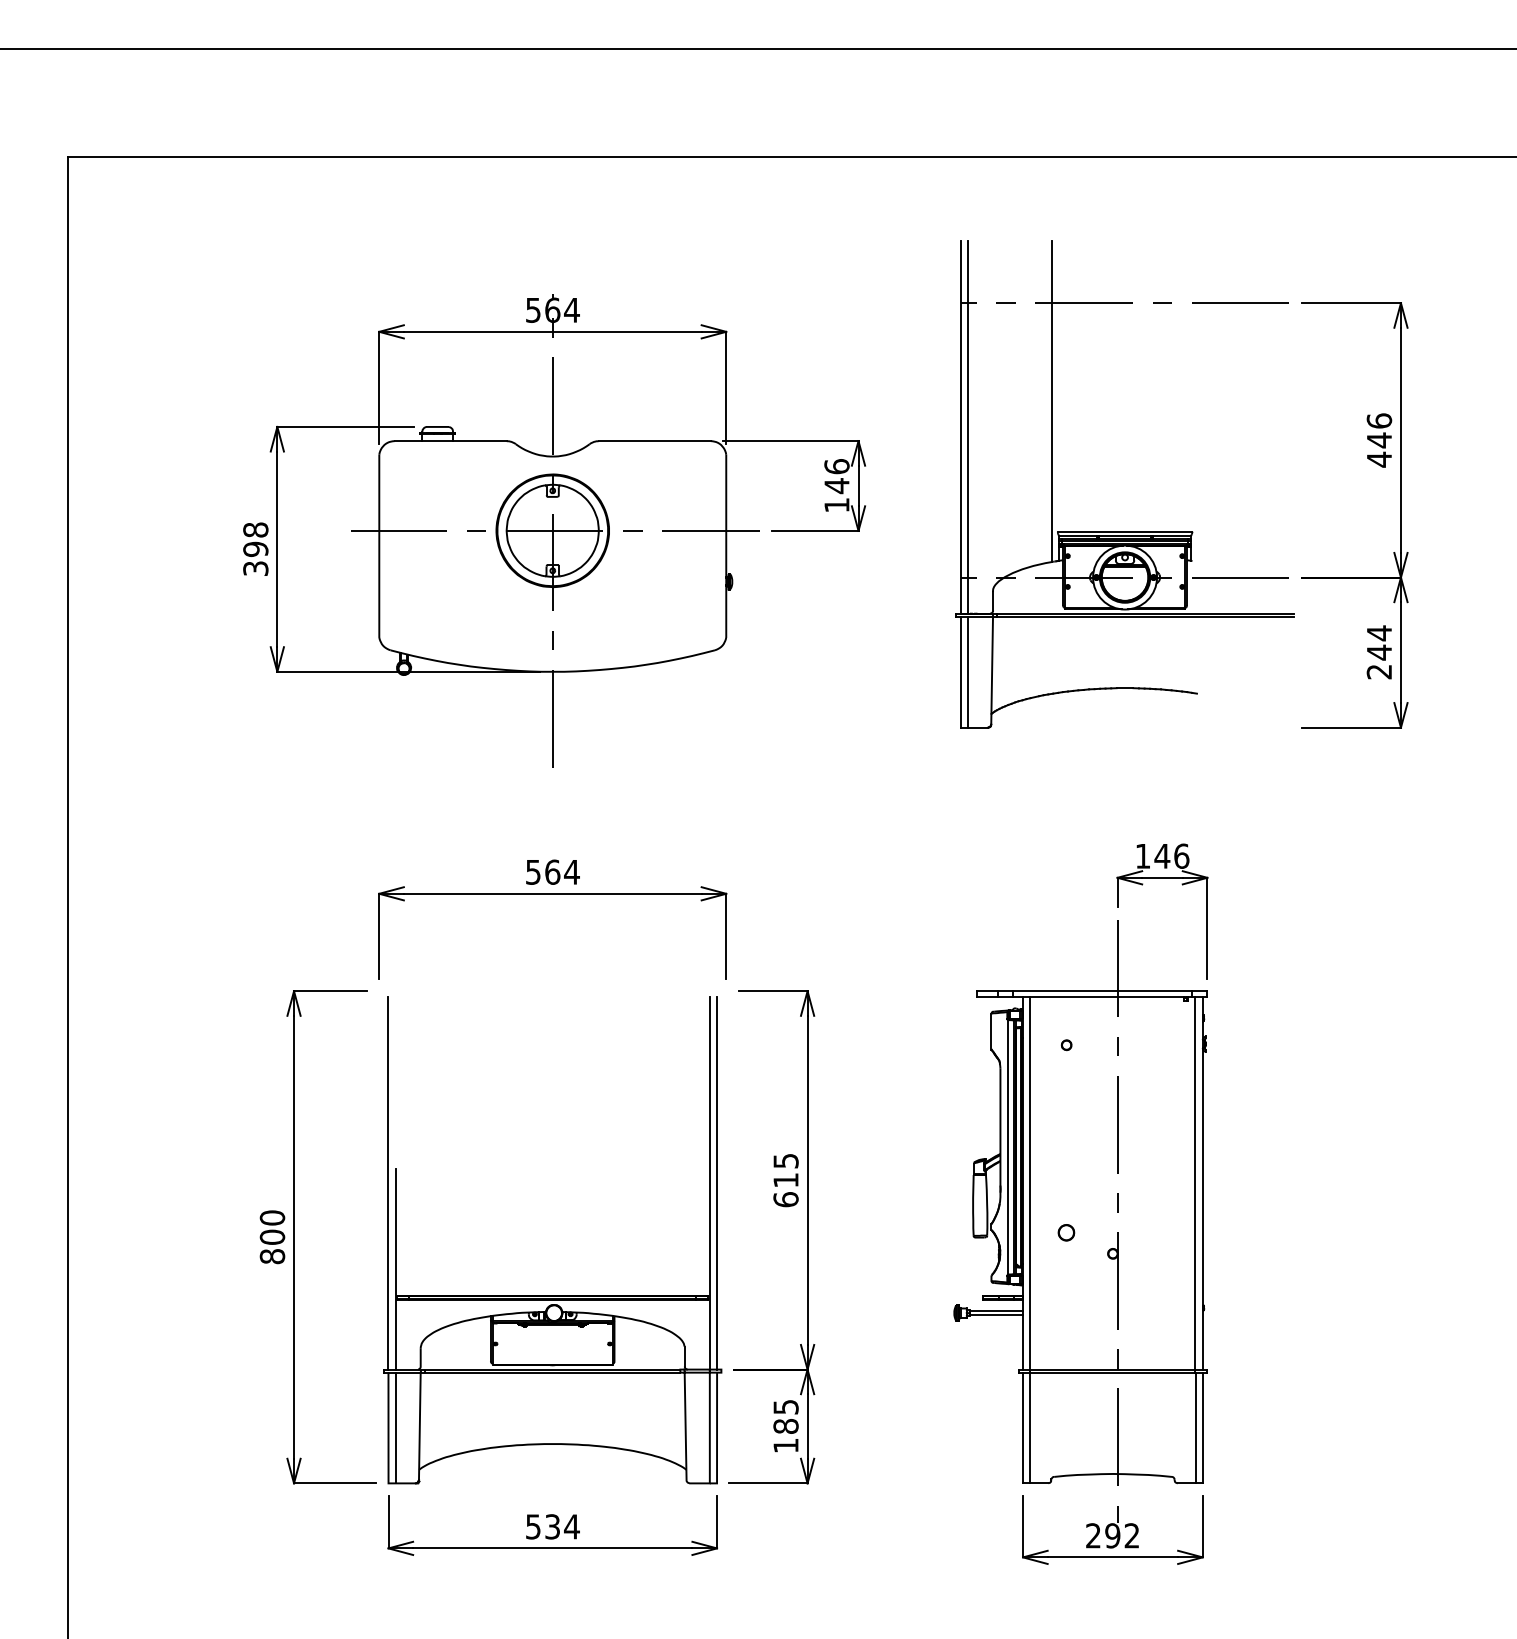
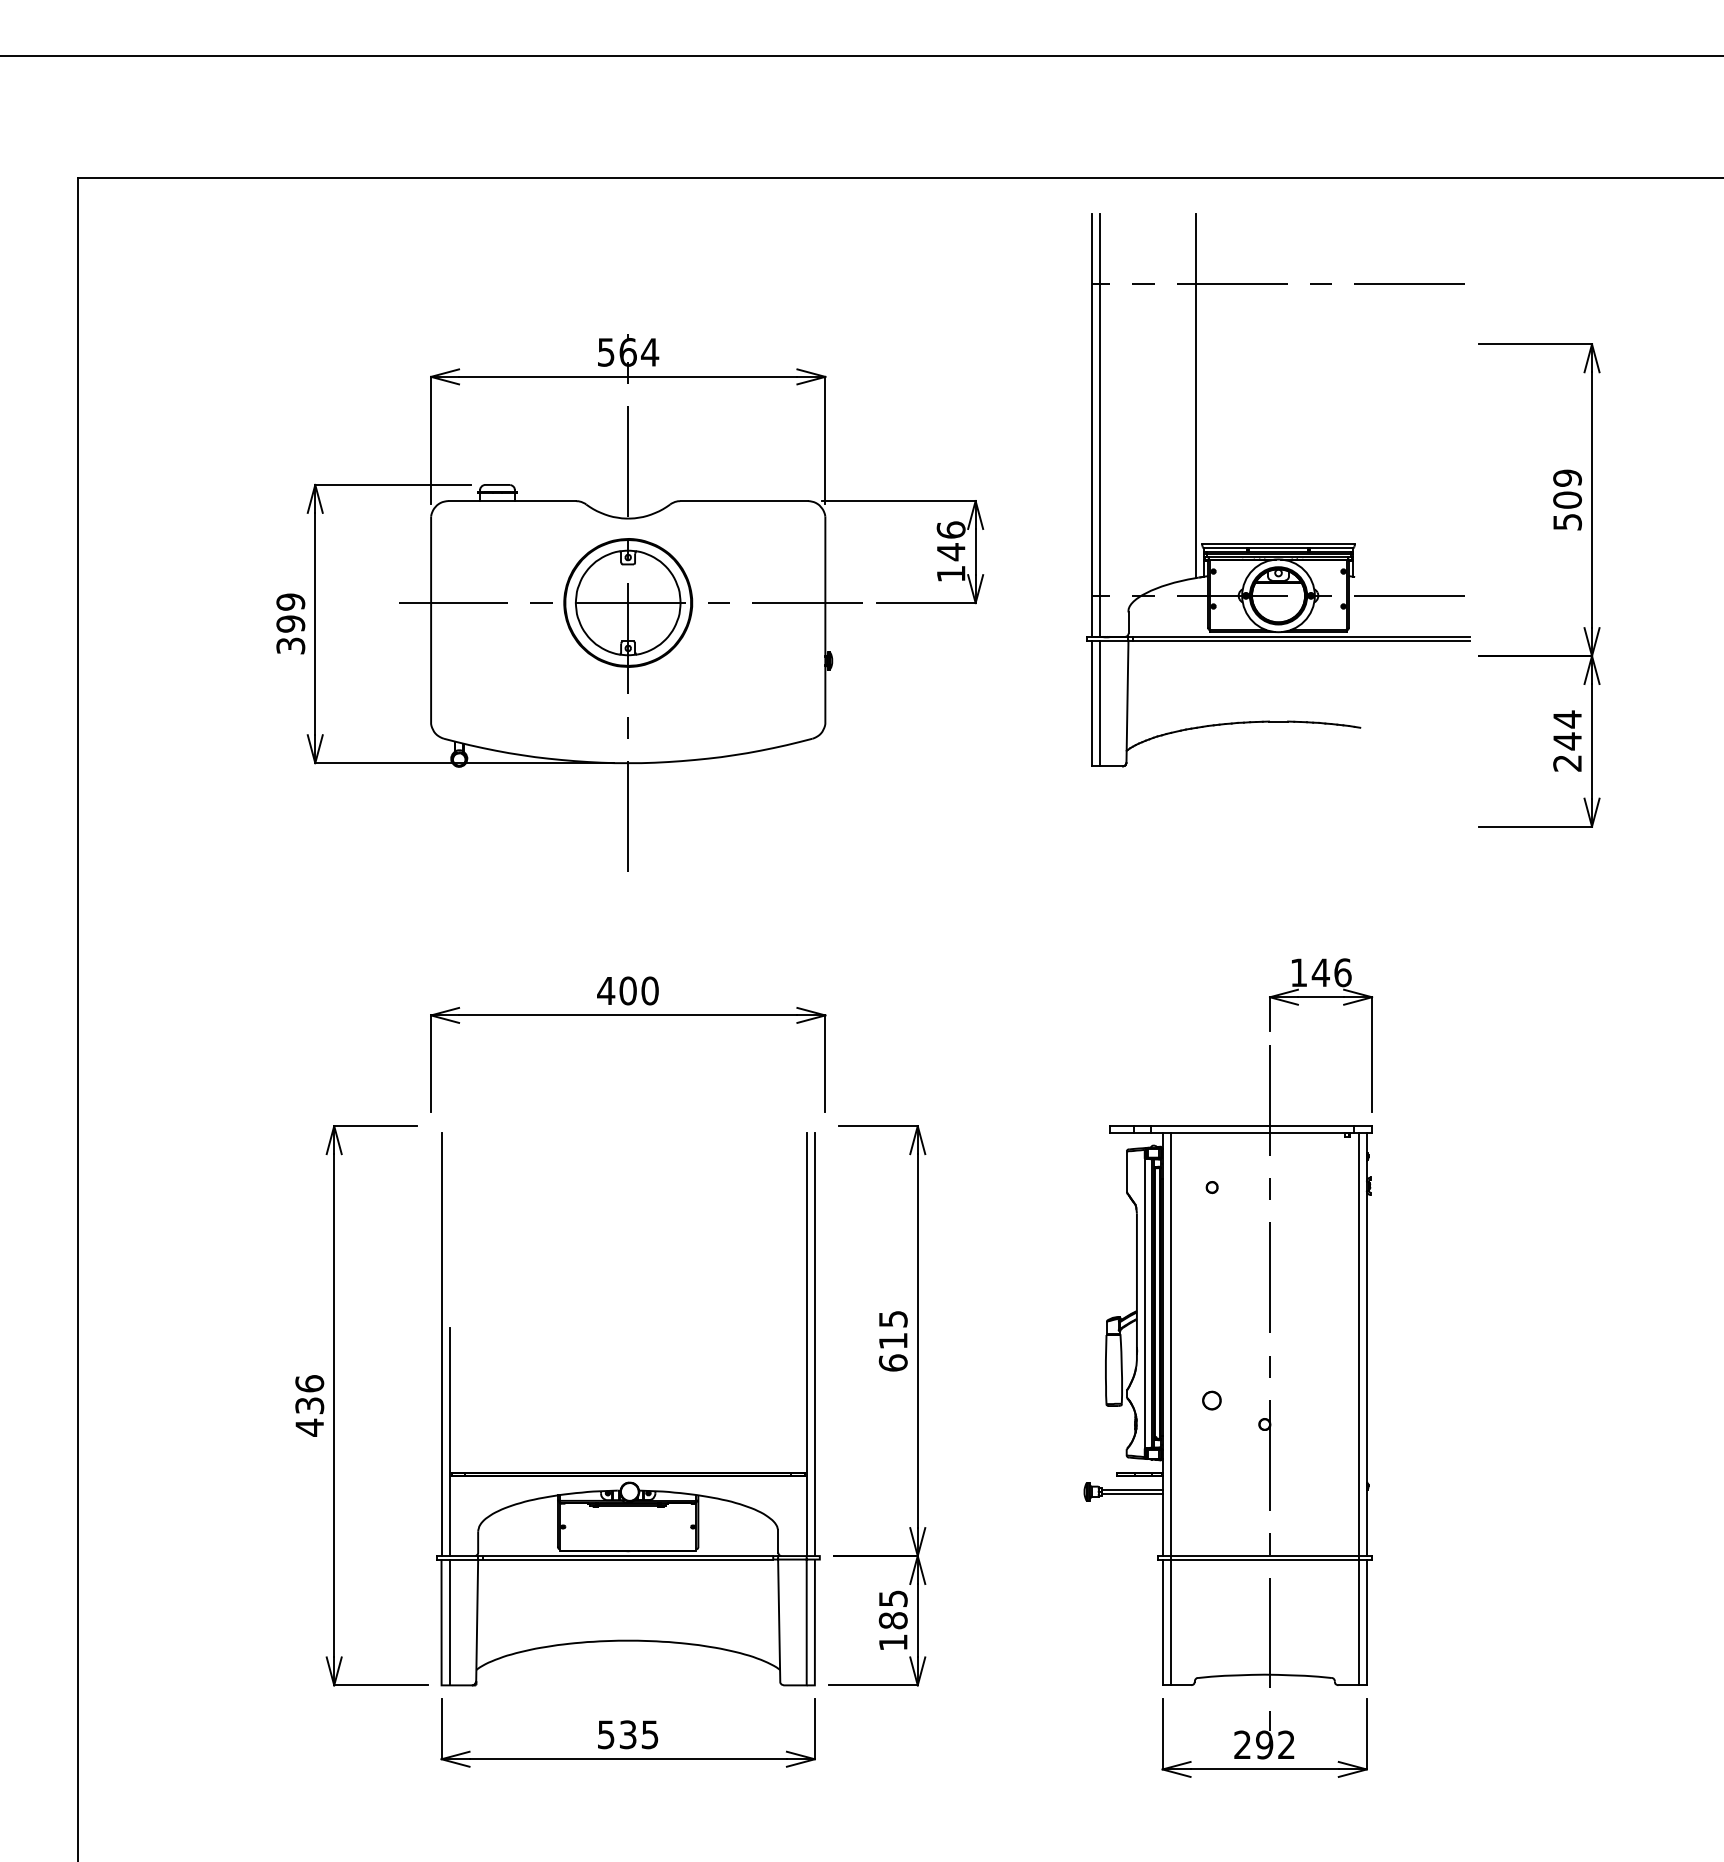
text: (1379, 440) -> (1567, 500), 446 -> 509
text: (255, 529) -> (290, 601), 398 -> 399
part: (1124, 531) -> (1277, 543), moved
text: (552, 871) -> (627, 990), 564 -> 400
text: (272, 1237) -> (309, 1405), 800 -> 436
text: (571, 1526) -> (649, 1734), 534 -> 535

